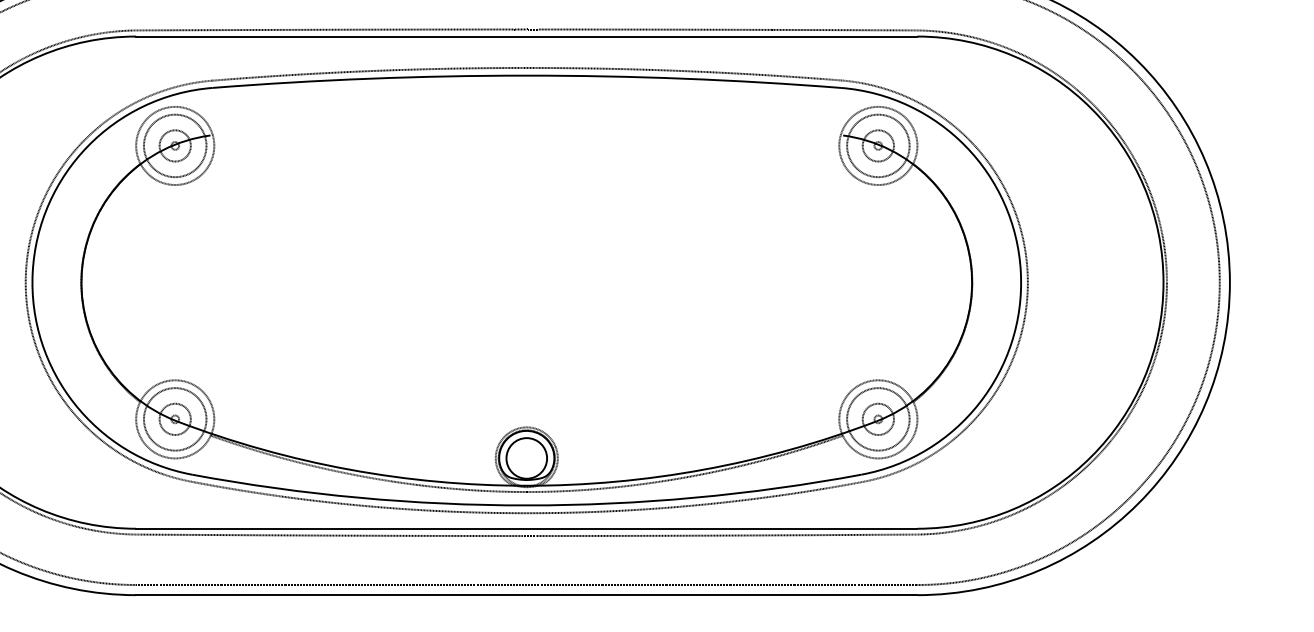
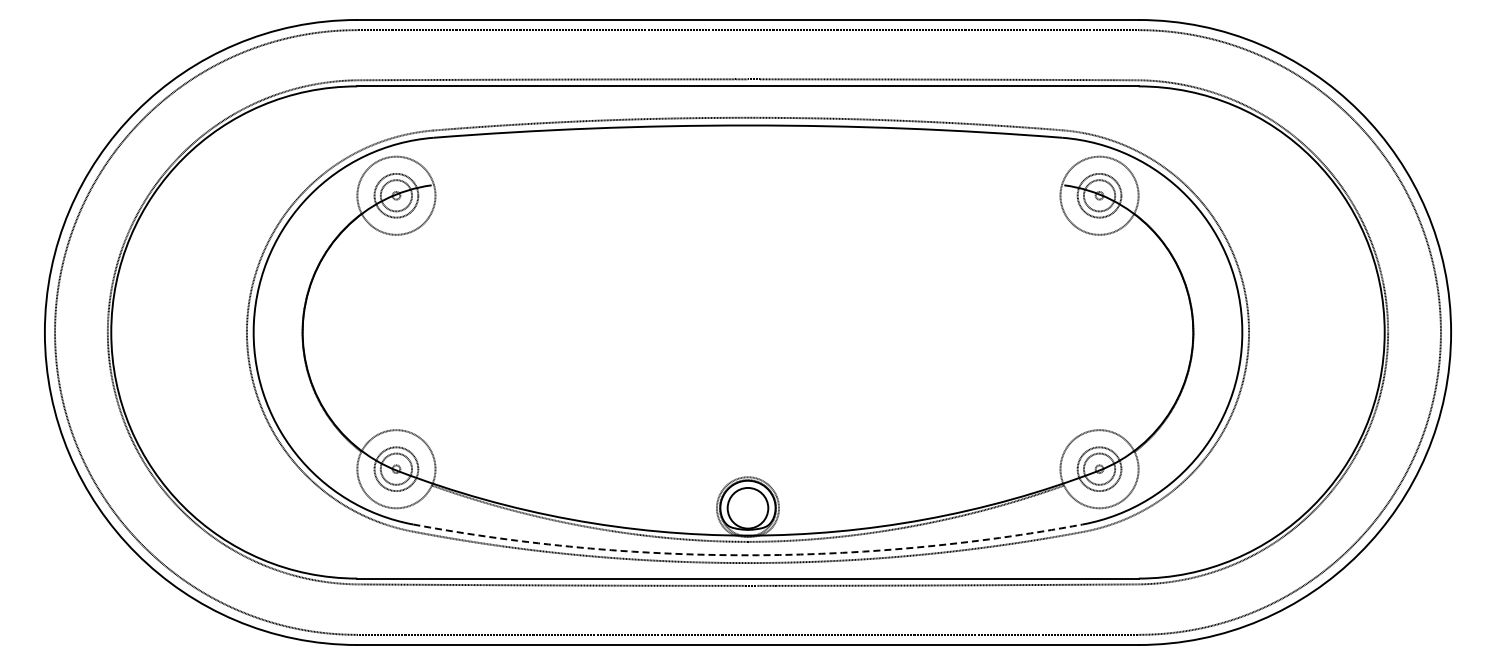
circle: (175, 145) -> (396, 195), size x0.7
circle: (878, 145) -> (1099, 195), size x0.7
circle: (175, 418) -> (396, 468), size x0.7
circle: (878, 418) -> (1099, 468), size x0.7
arc: (526, 505) -> (747, 555), solid -> dashed

